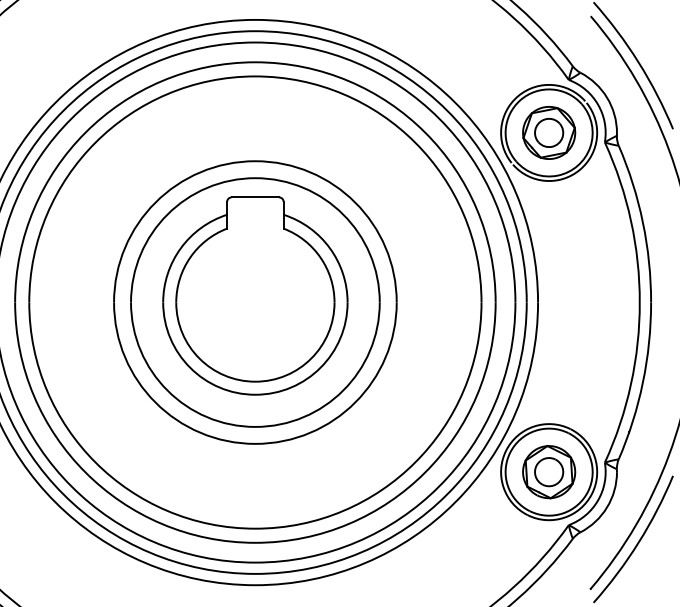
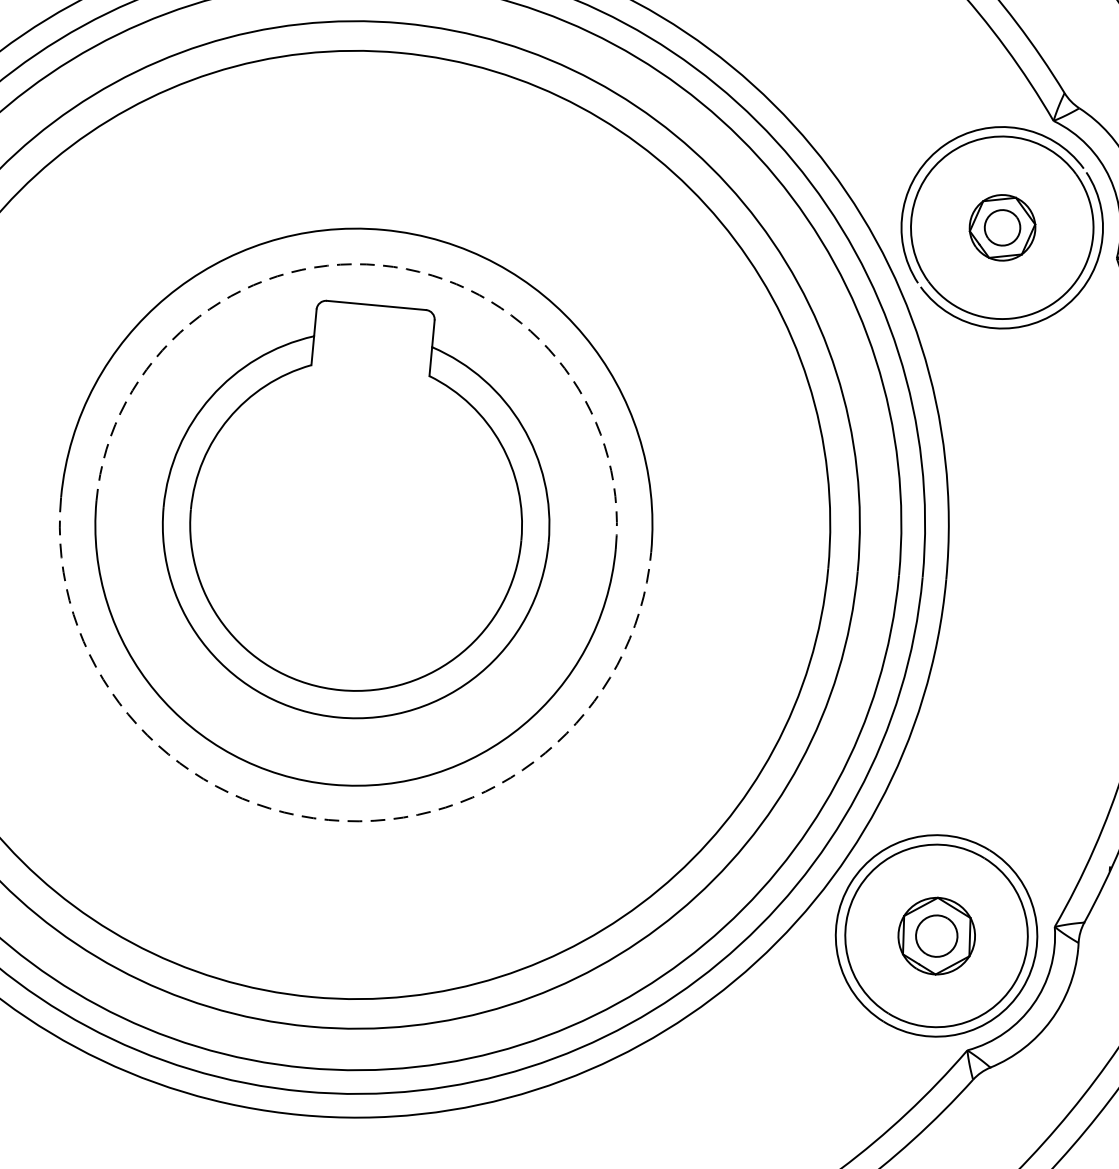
part: (549, 132) -> (1003, 226), size x0.6
arc: (255, 178) -> (380, 265), solid -> dashed
arc: (255, 443) -> (329, 819), solid -> dashed
part: (549, 472) -> (937, 936), size x0.7

